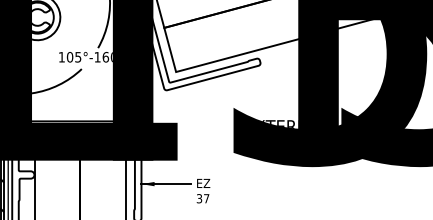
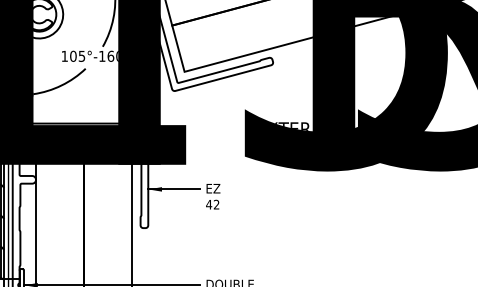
text: (202, 198) -> (212, 204), 37 -> 42

